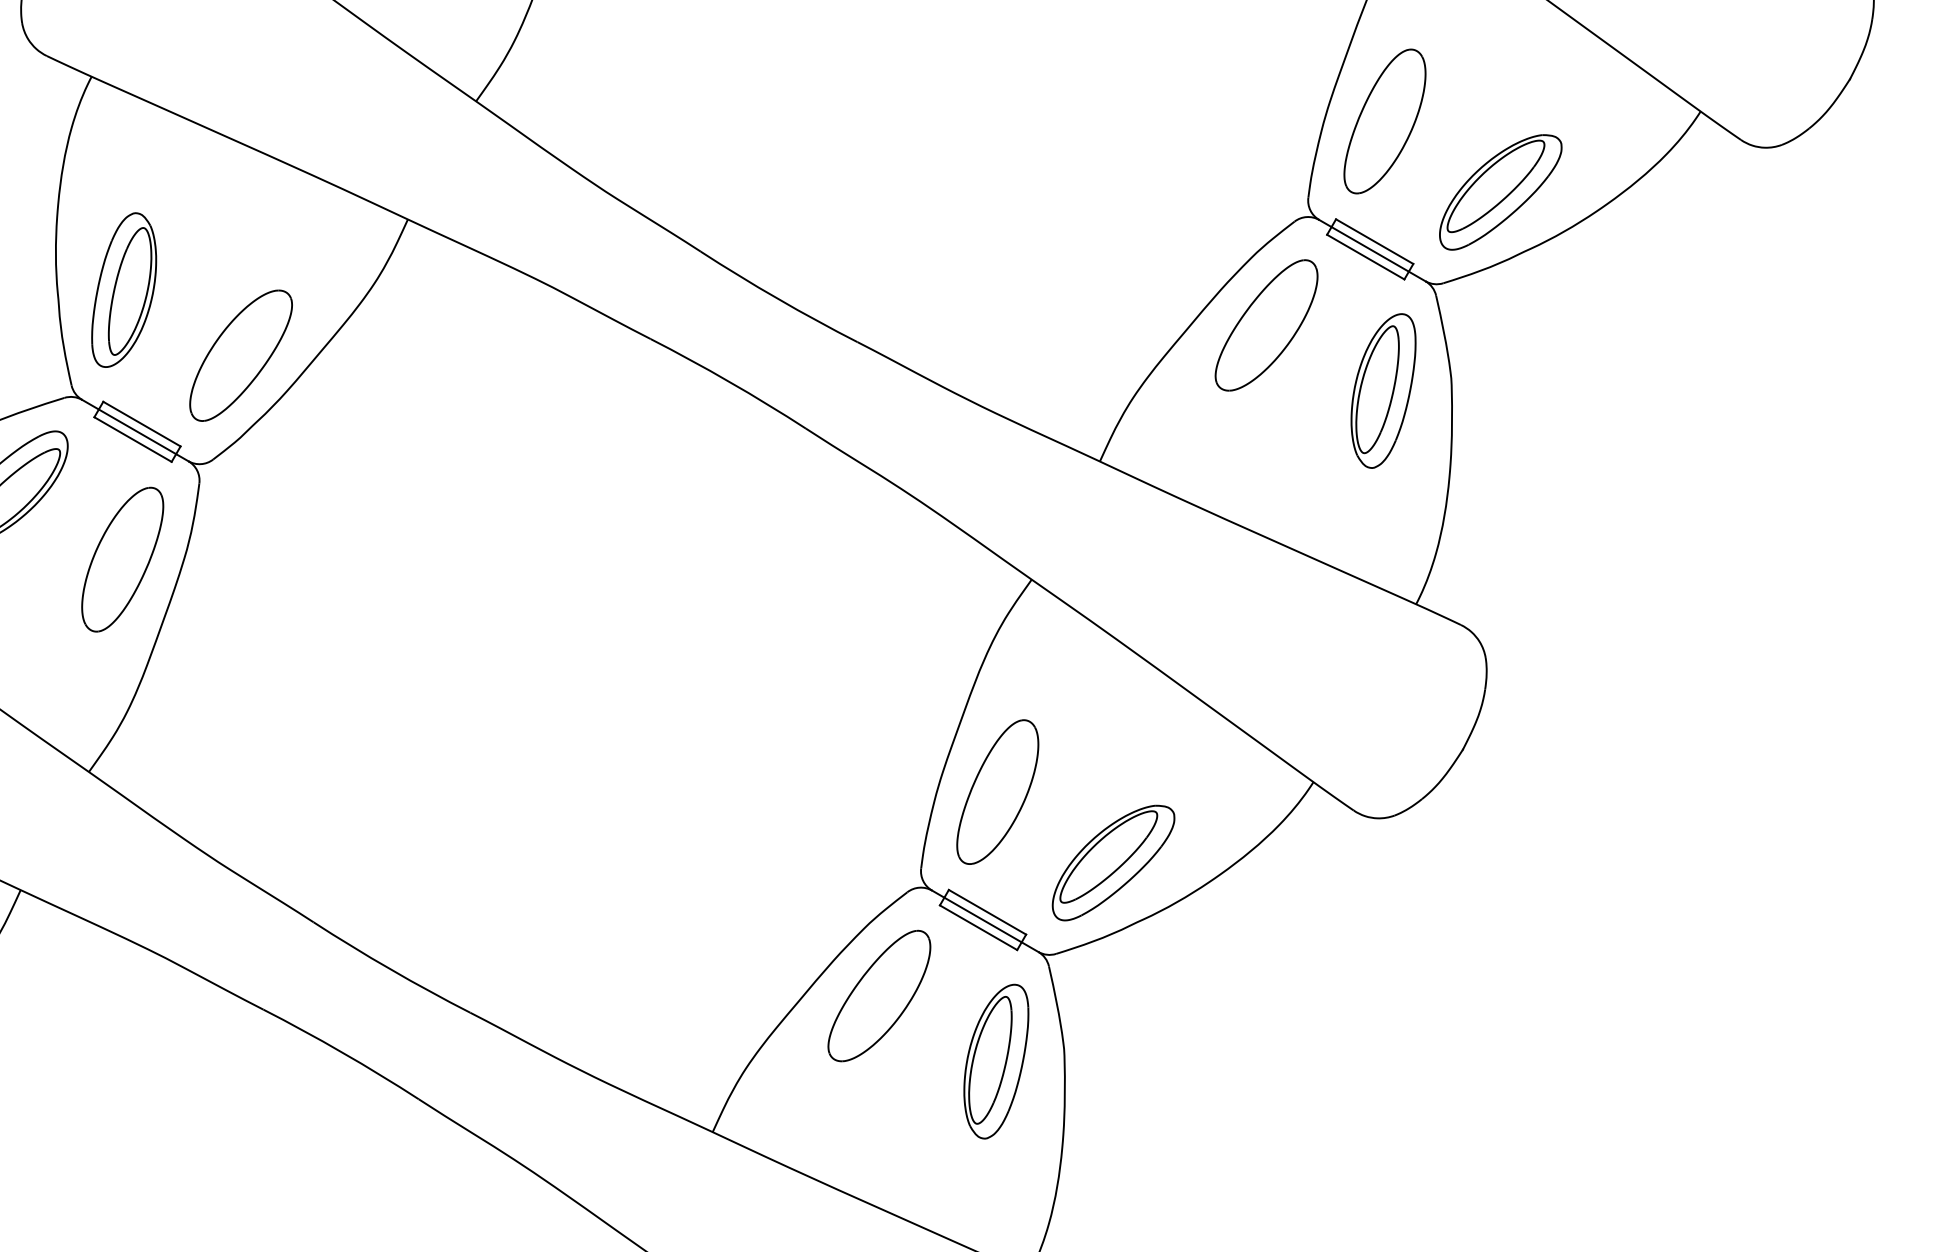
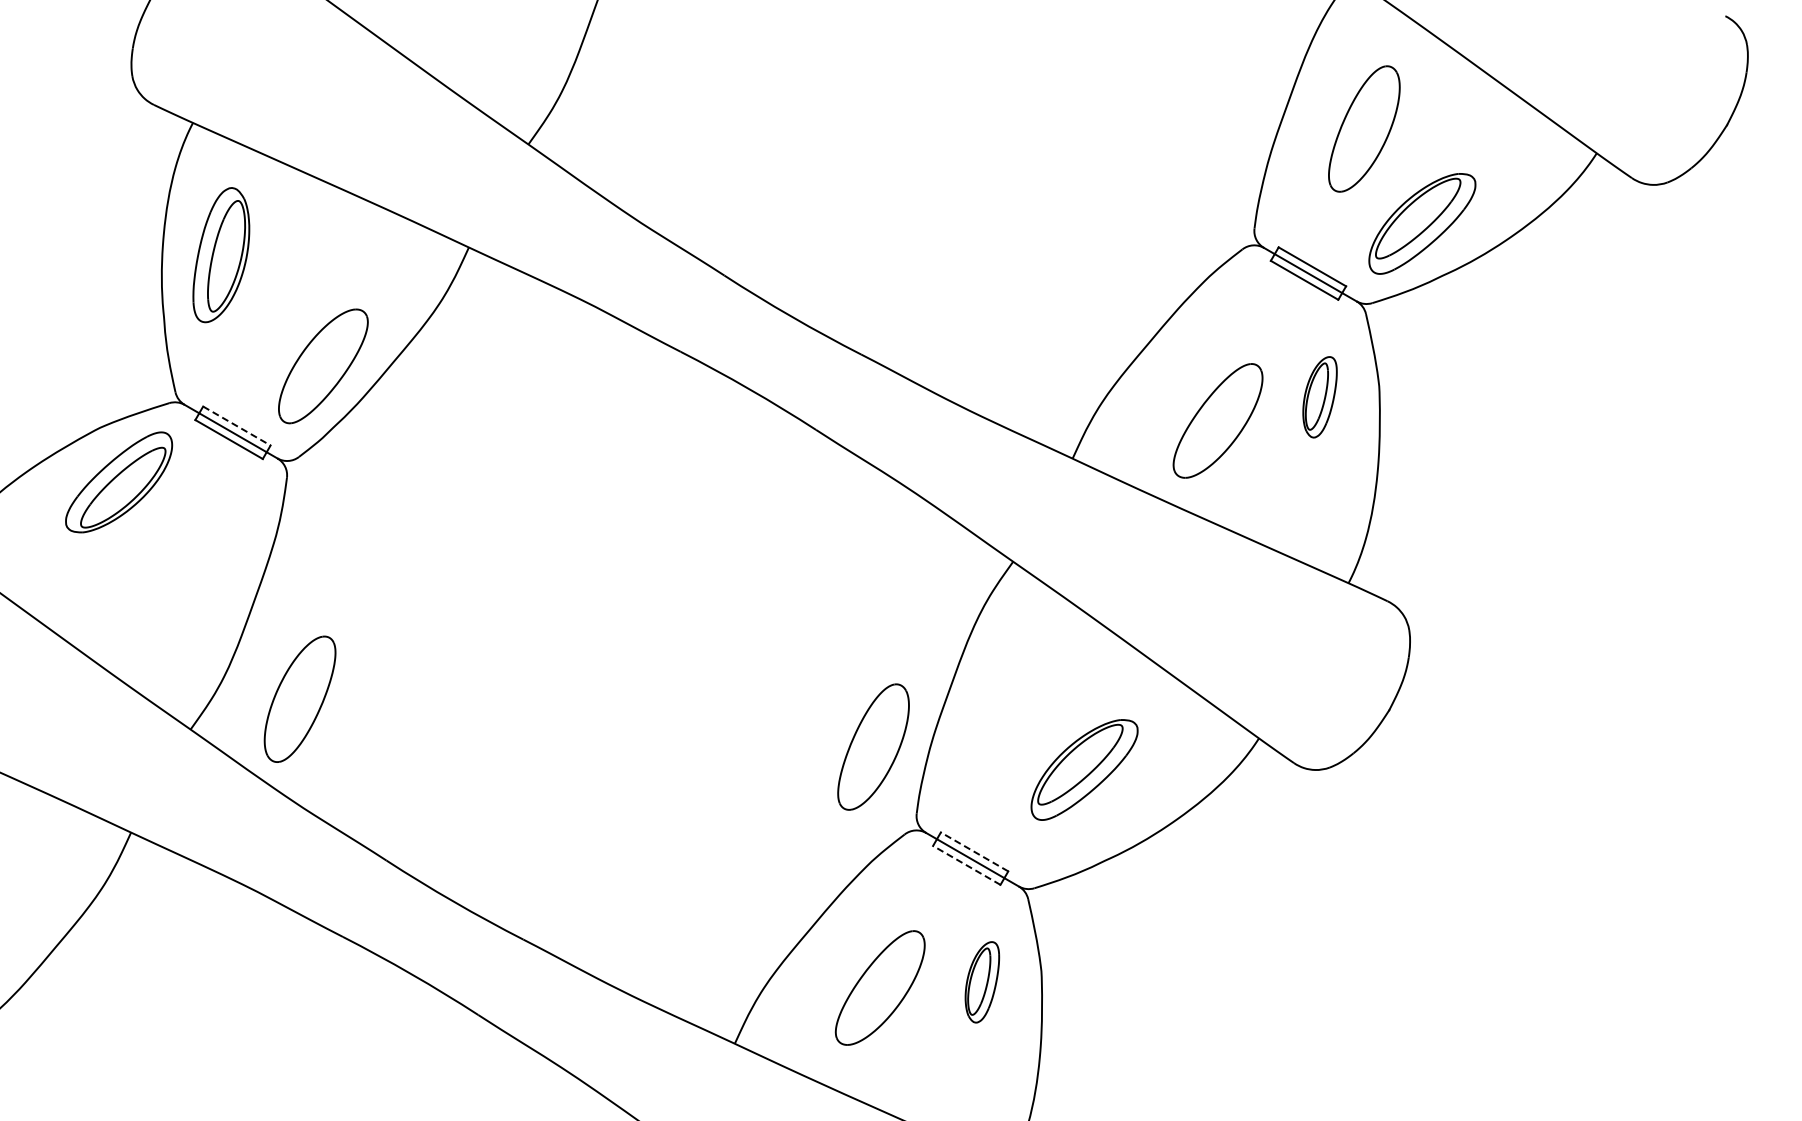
part: (1385, 120) -> (1364, 128), moved
part: (124, 290) -> (221, 255), moved
part: (1265, 324) -> (1217, 420), moved
part: (1382, 391) -> (1319, 397), size x0.6
line: (141, 424) -> (236, 426), solid -> dashed
part: (122, 558) -> (299, 698), moved
part: (997, 791) -> (873, 746), moved
part: (1113, 862) -> (1084, 769), moved
line: (987, 911) -> (974, 851), solid -> dashed
line: (978, 927) -> (966, 865), solid -> dashed
part: (878, 995) -> (879, 987), moved
part: (996, 1061) -> (982, 982), size x0.6

